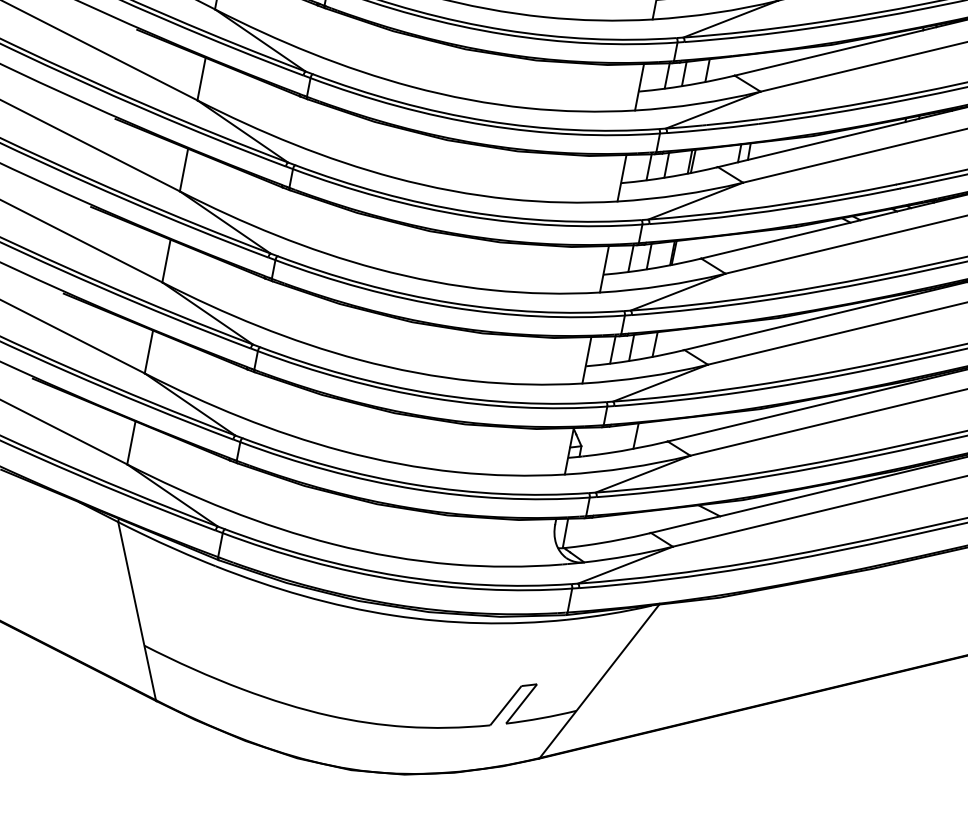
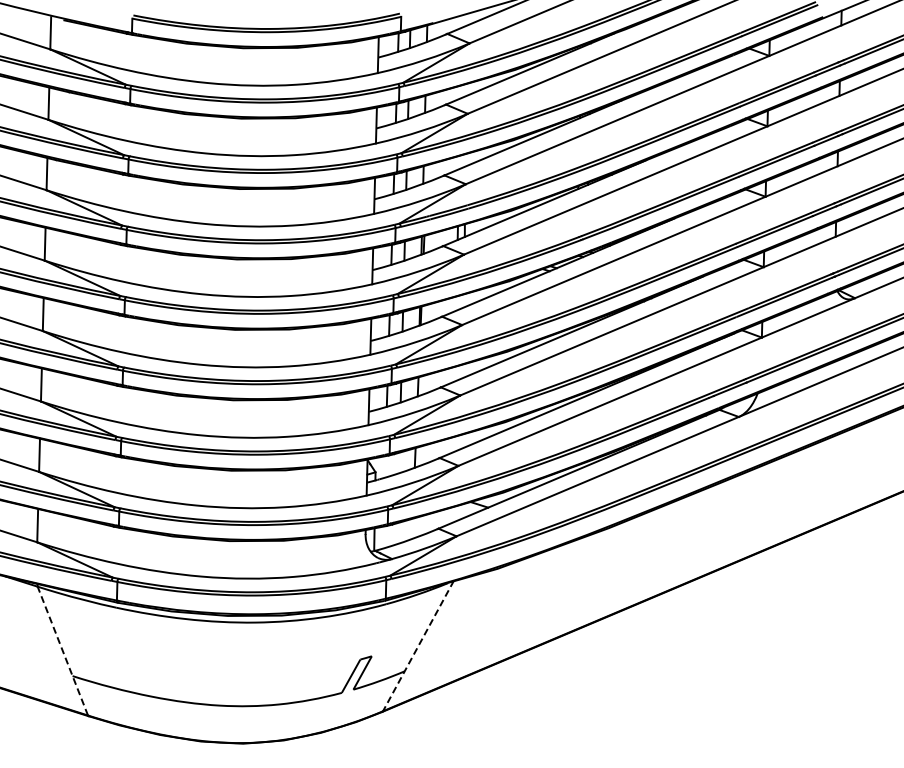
line: (136, 610) -> (62, 650), solid -> dashed
line: (599, 681) -> (418, 646), solid -> dashed

